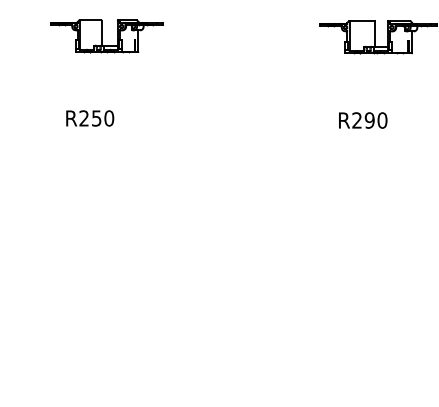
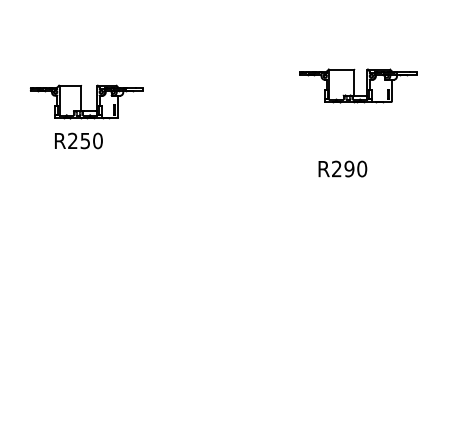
part: (106, 35) -> (86, 101), moved
text: (89, 117) -> (78, 140), moved

